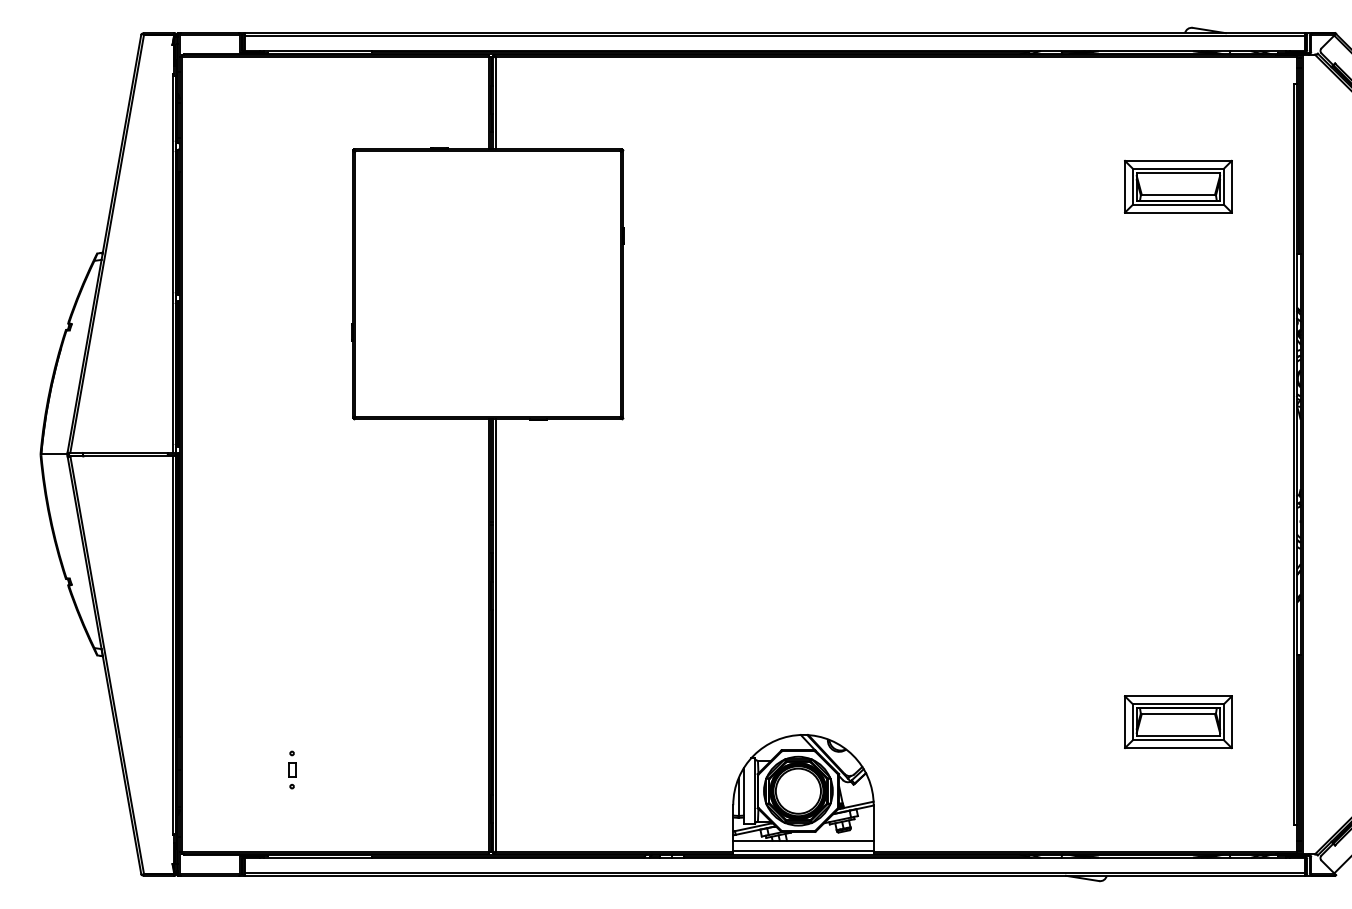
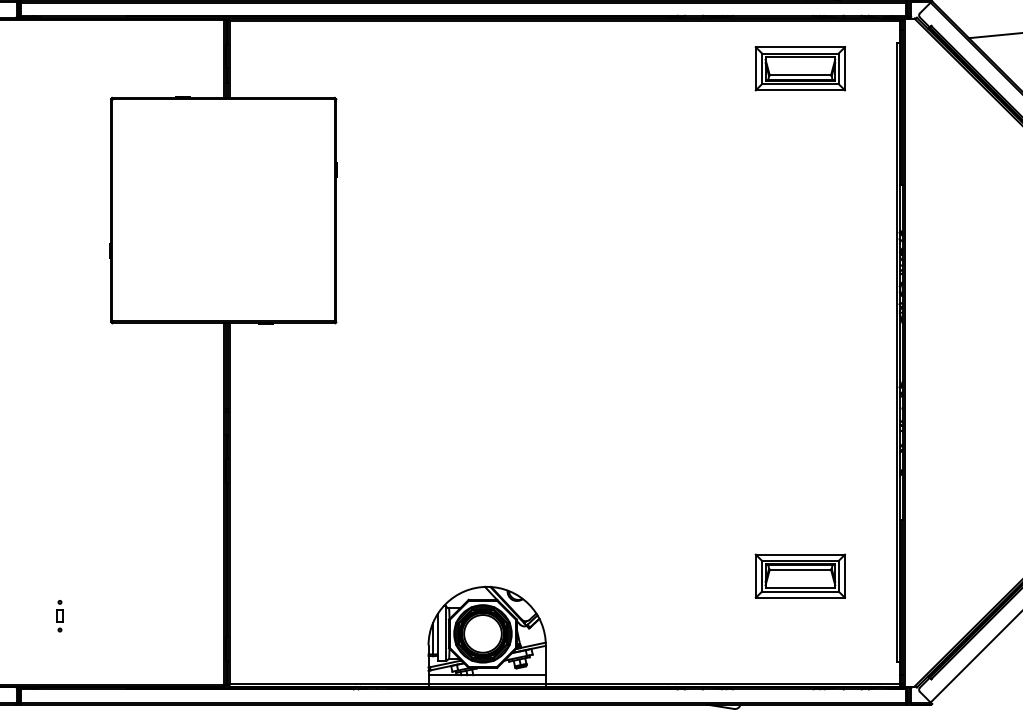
part: (1178, 186) -> (800, 68), moved

